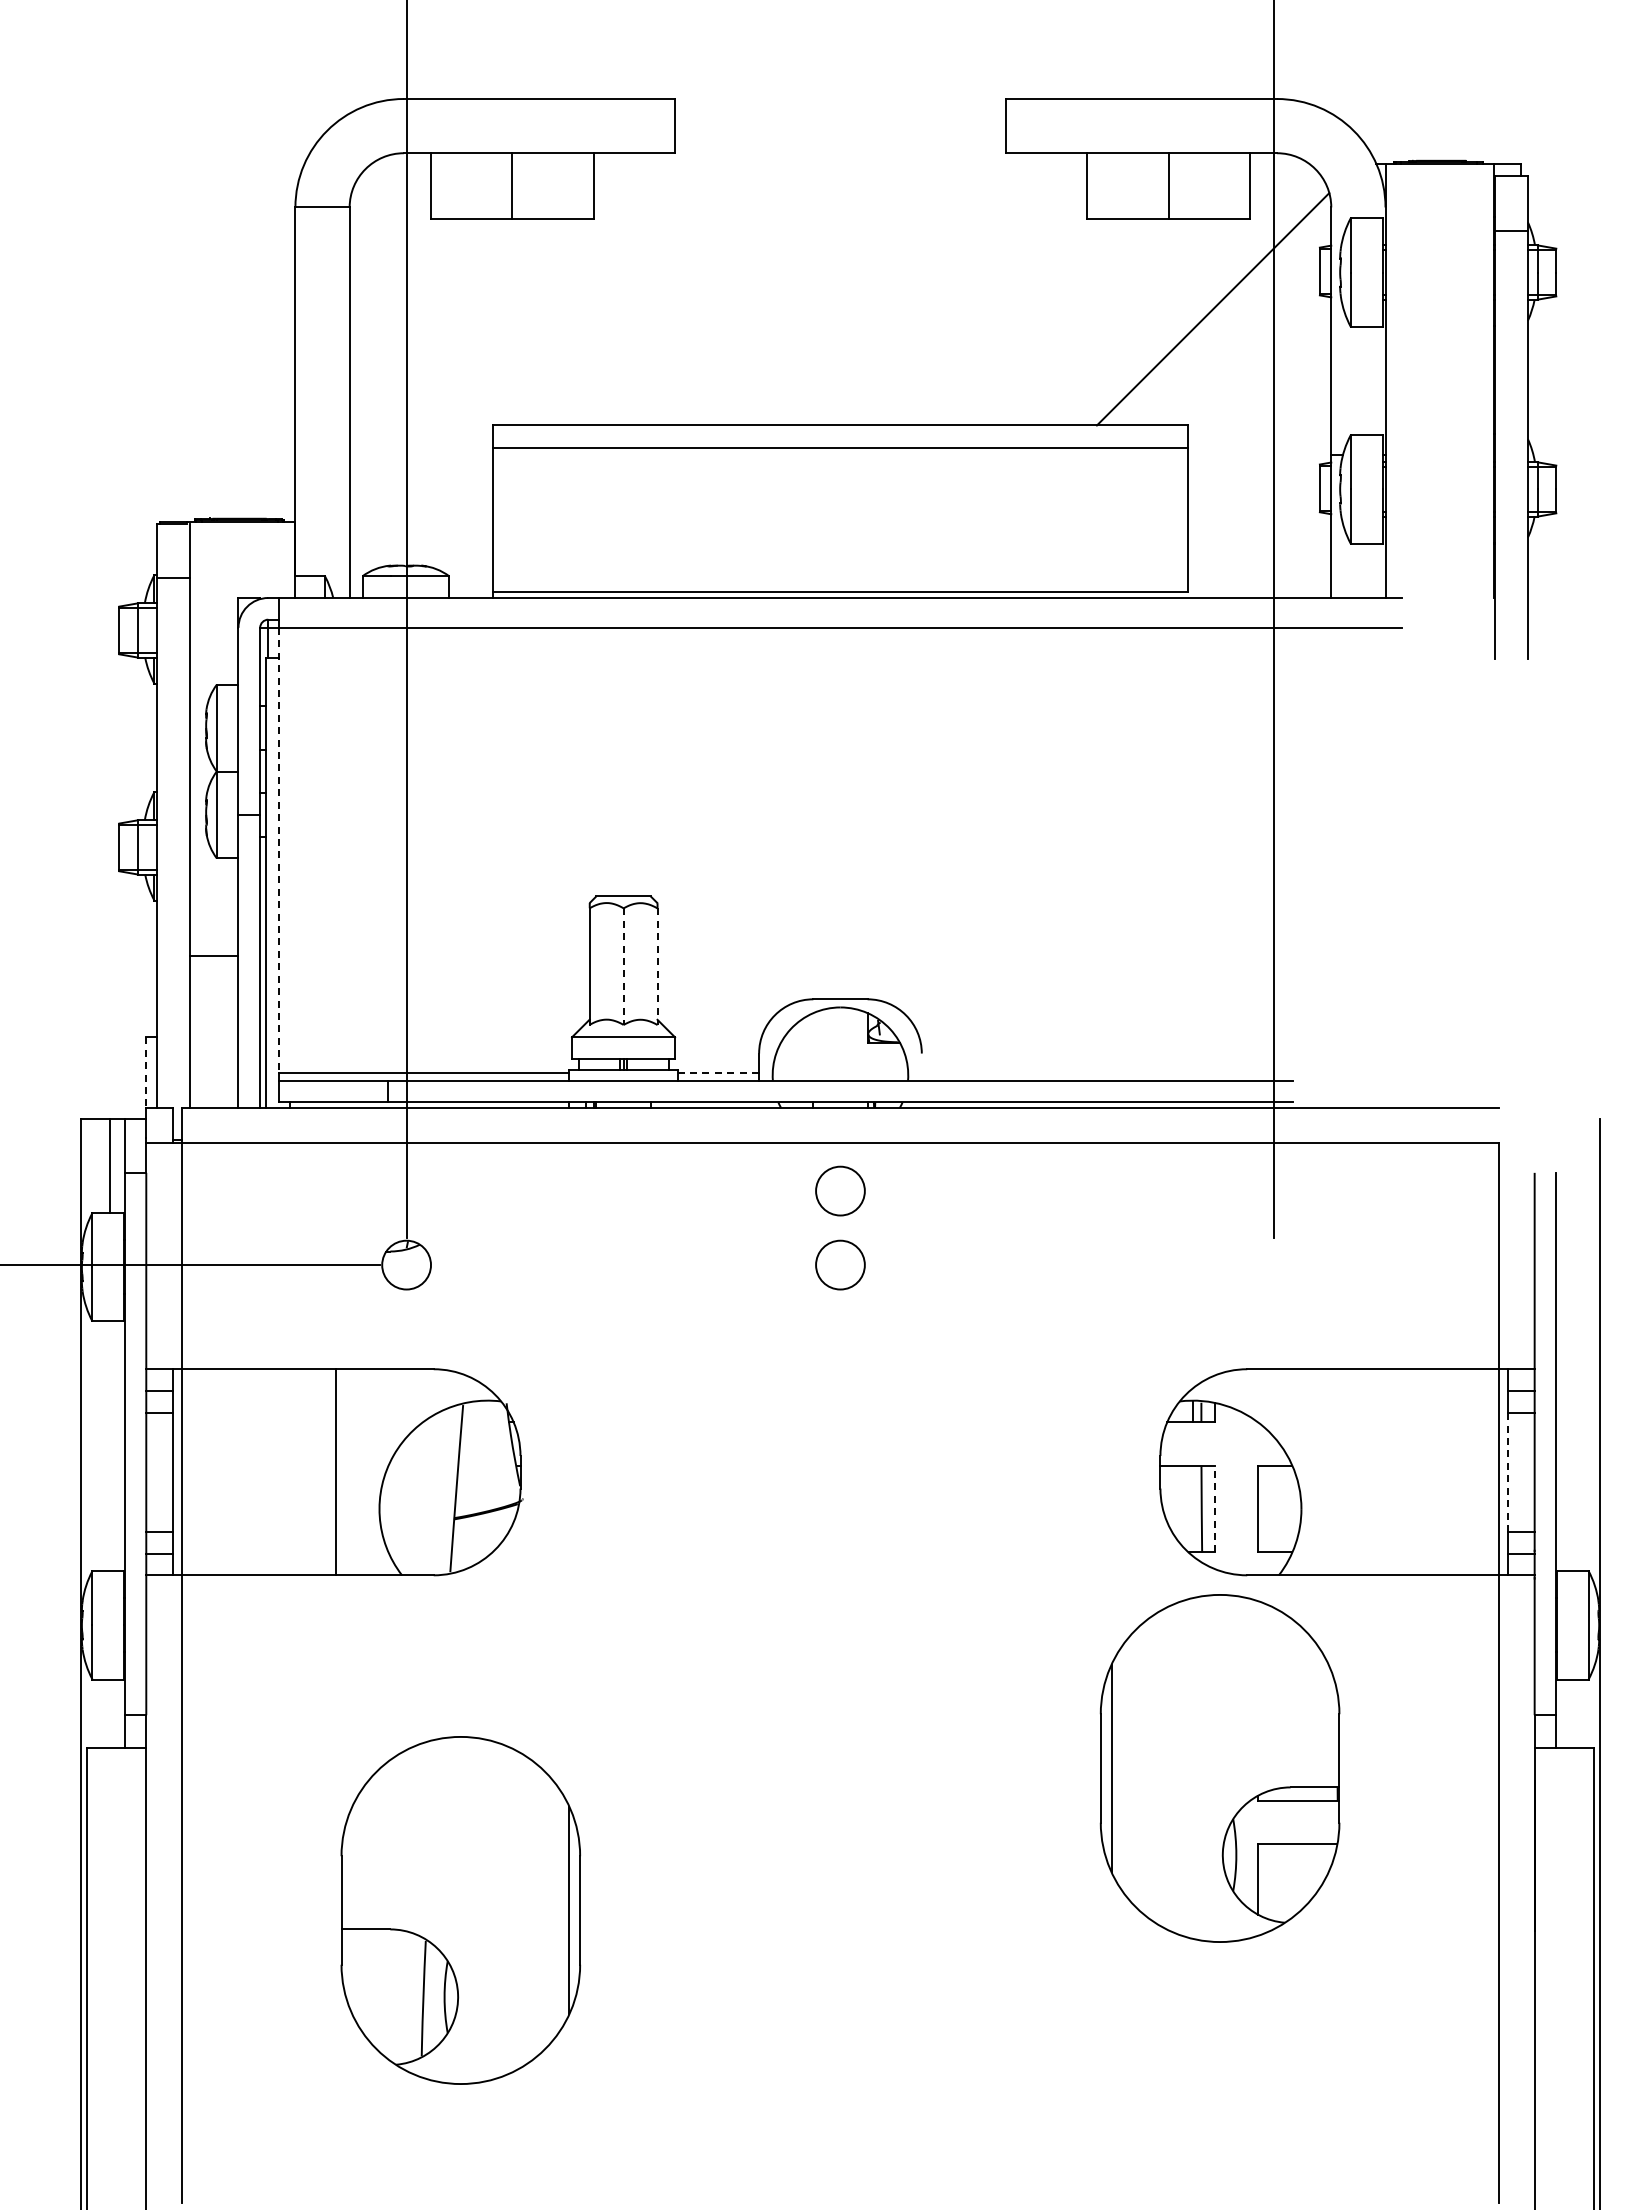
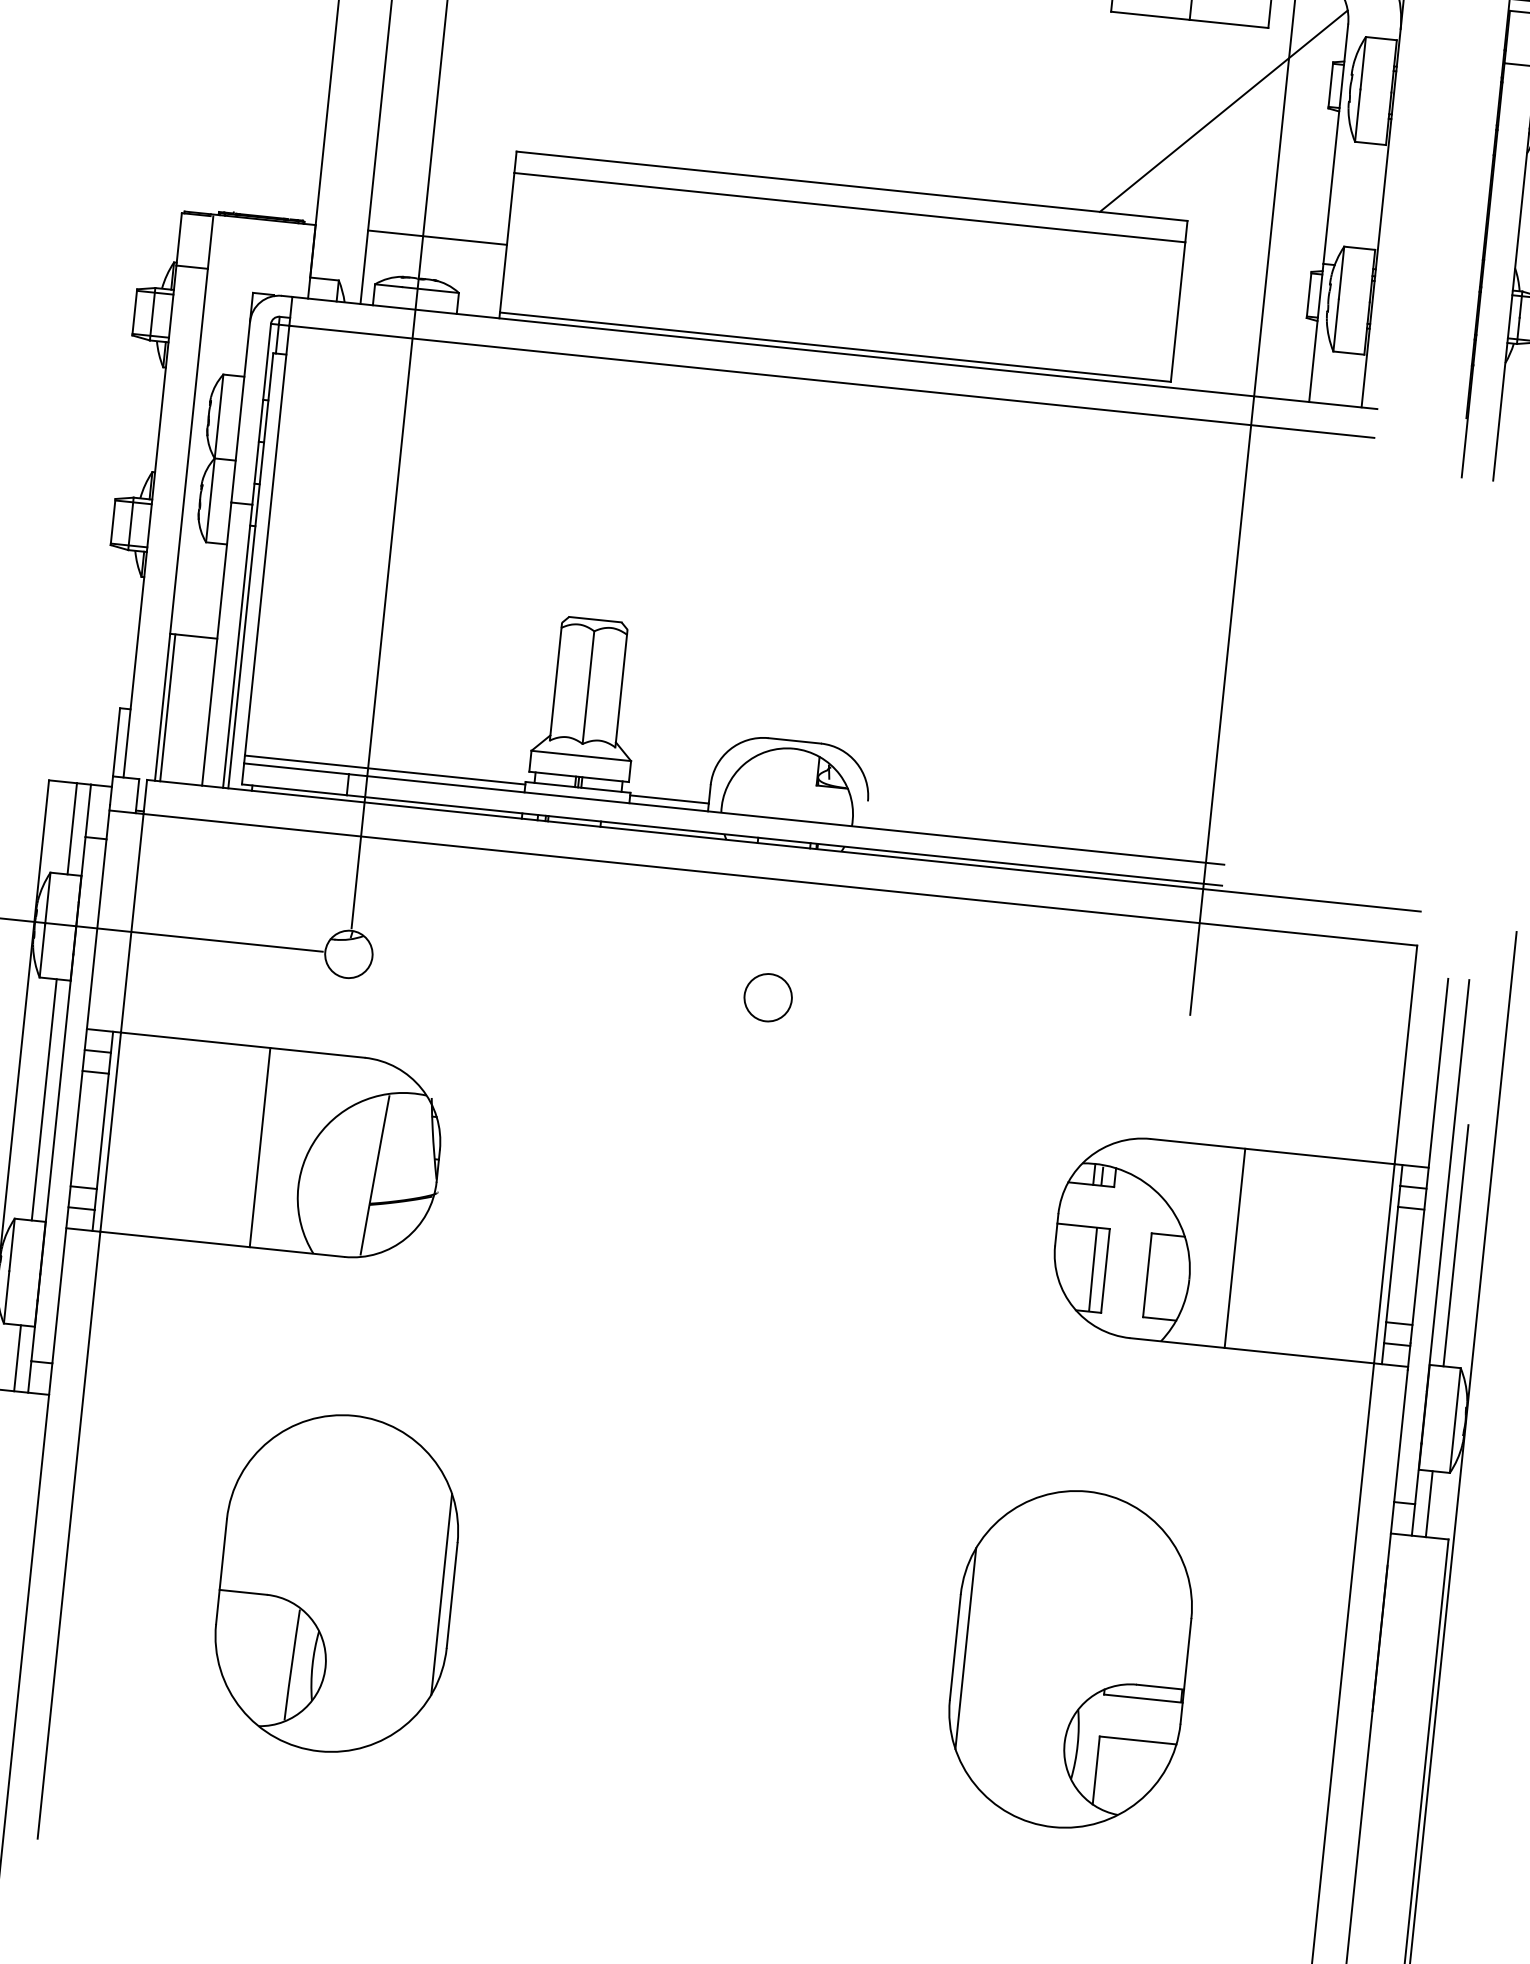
line: (421, 521) -> (437, 237), added
line: (279, 850) -> (267, 541), dashed -> solid
line: (623, 967) -> (588, 688), dashed -> solid
line: (657, 967) -> (621, 691), dashed -> solid
line: (195, 1031) -> (168, 707), added
line: (718, 1072) -> (669, 799), dashed -> solid
line: (146, 1073) -> (116, 743), dashed -> solid
circle: (840, 1190) -> (775, 925), removed
line: (110, 1446) -> (44, 1100), added
line: (1570, 1446) -> (1455, 1245), added
line: (1344, 1472) -> (1234, 1248), added
line: (1507, 1472) -> (1392, 1264), dashed -> solid
line: (1214, 1508) -> (1105, 1270), dashed -> solid
line: (110, 1713) -> (17, 1358), added
line: (1570, 1713) -> (1428, 1504), added
part: (1219, 1768) -> (1070, 1659), moved

